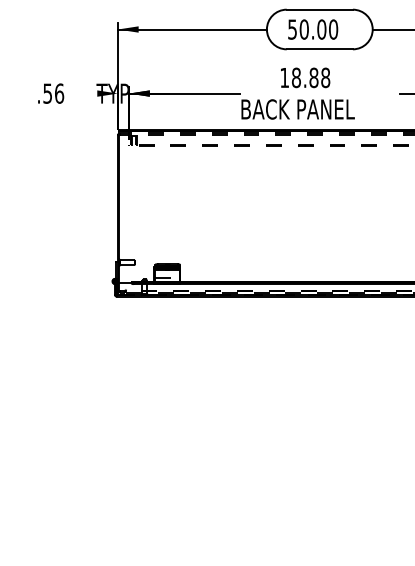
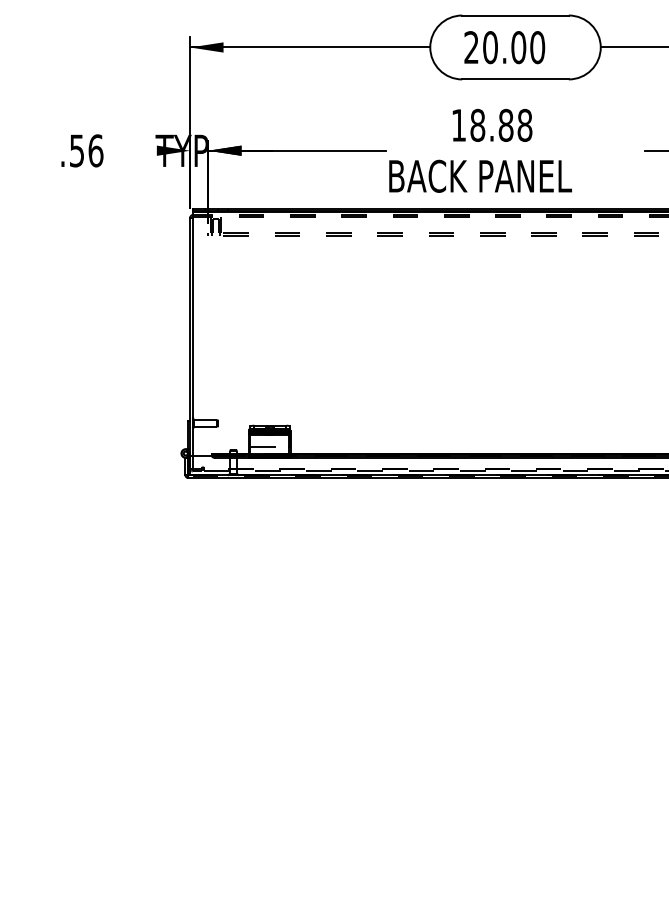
text: (292, 29) -> (471, 47), 50.00 -> 20.00

